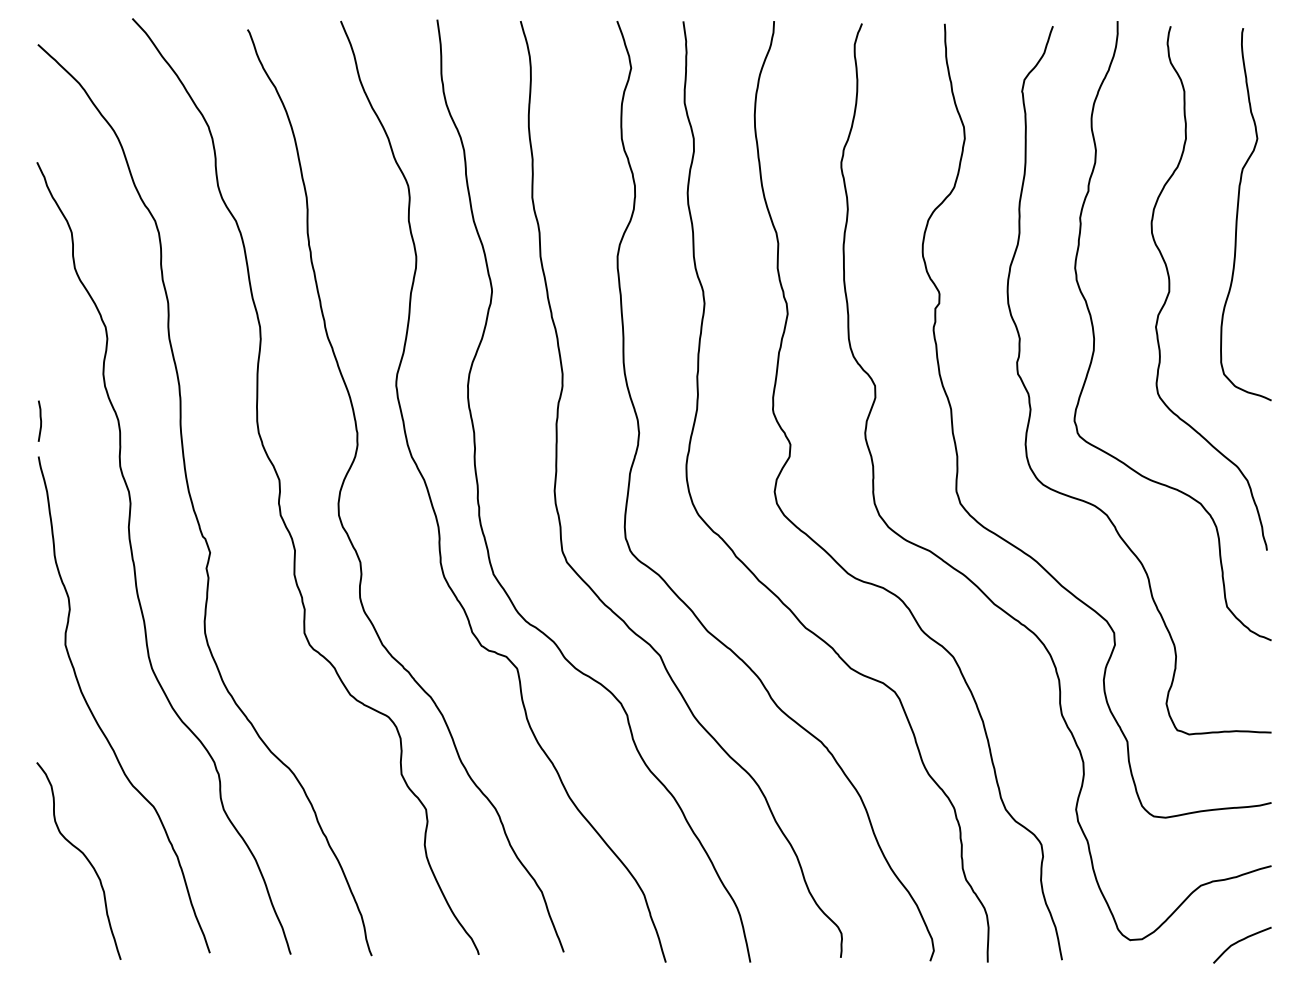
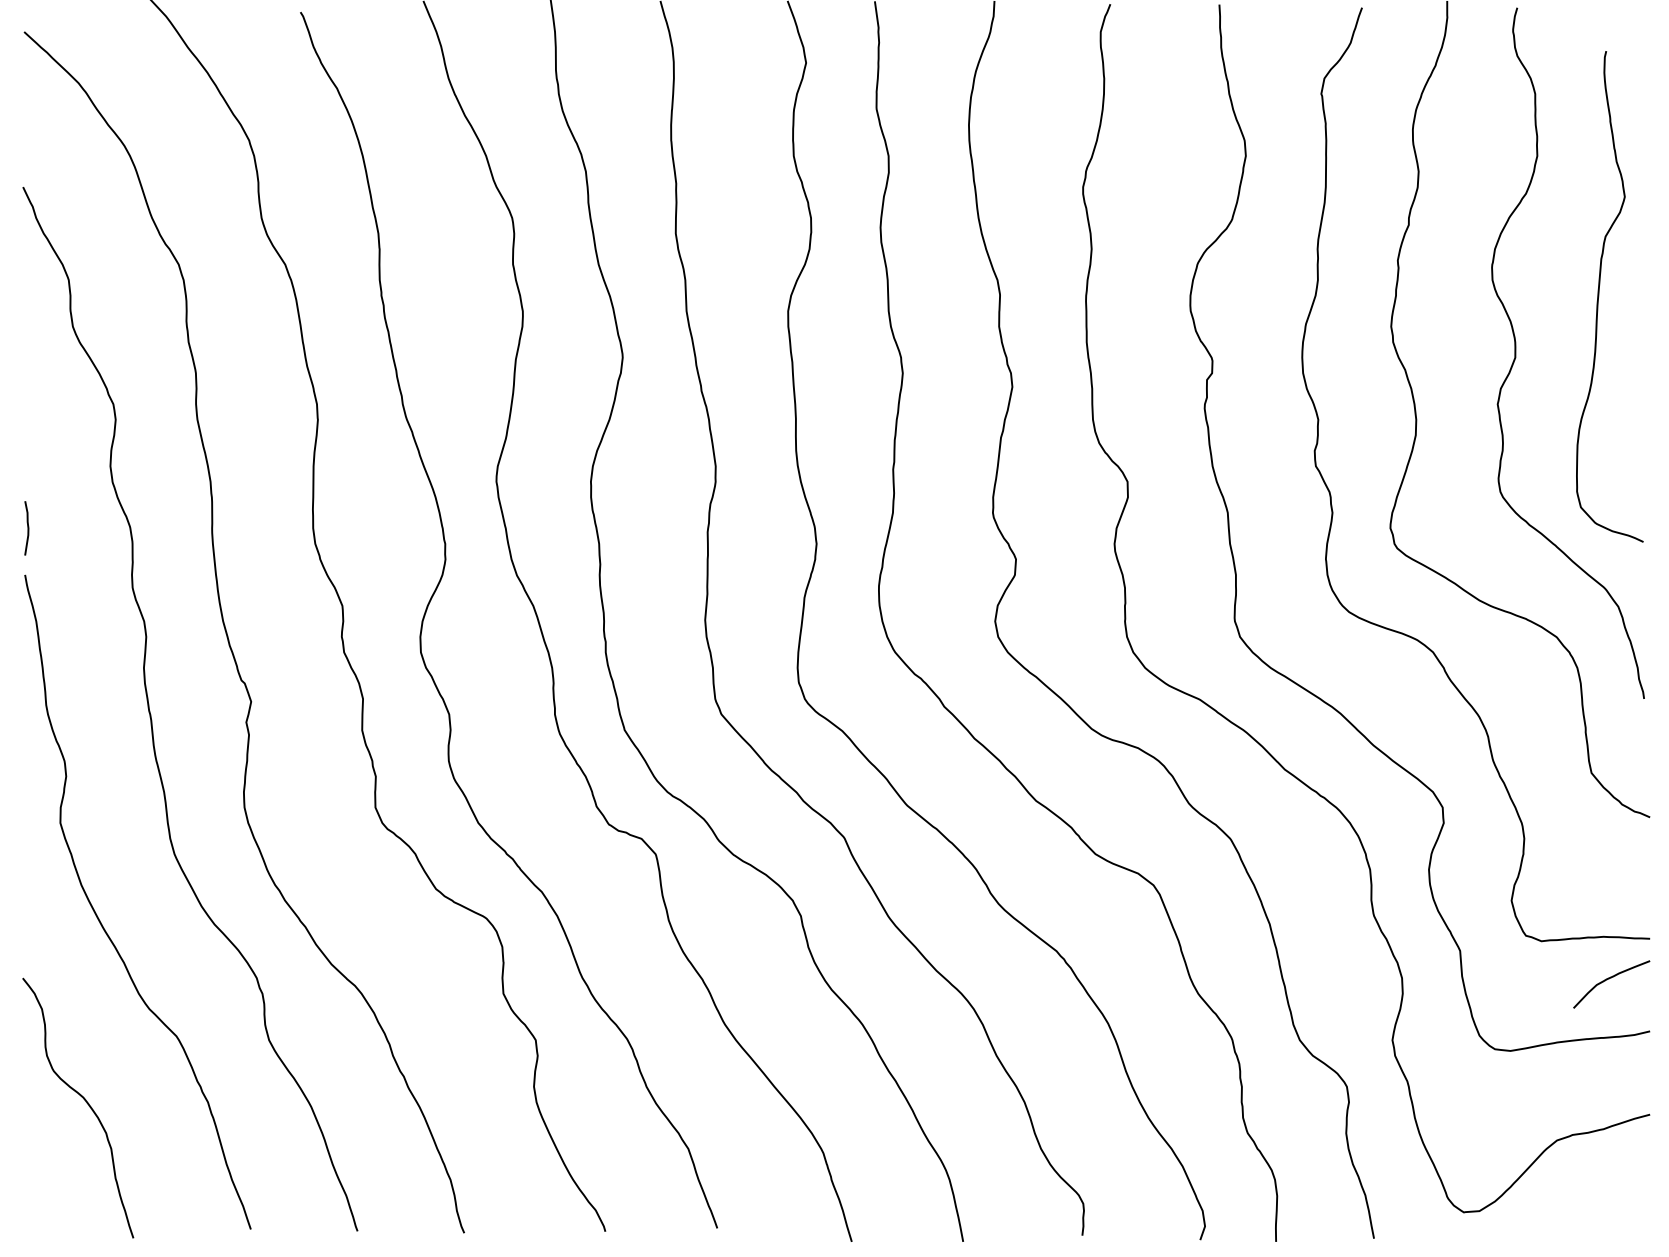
curve: (1238, 214) -> (1599, 296), moved
curve: (1241, 941) -> (1610, 979), moved

